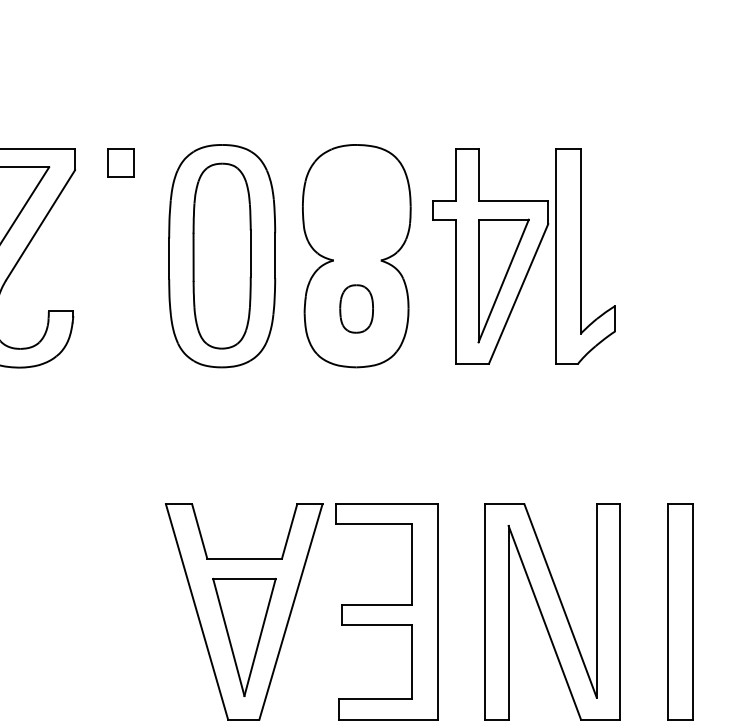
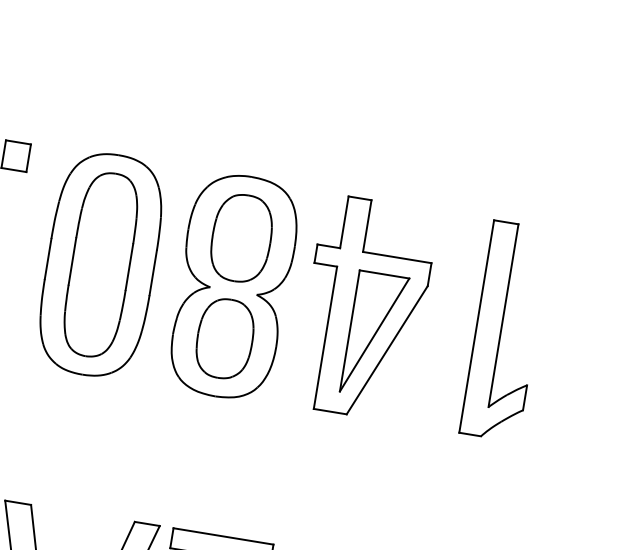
part: (356, 206) -> (241, 237), added
part: (585, 256) -> (505, 331), moved
part: (356, 308) -> (224, 338), size x1.67

